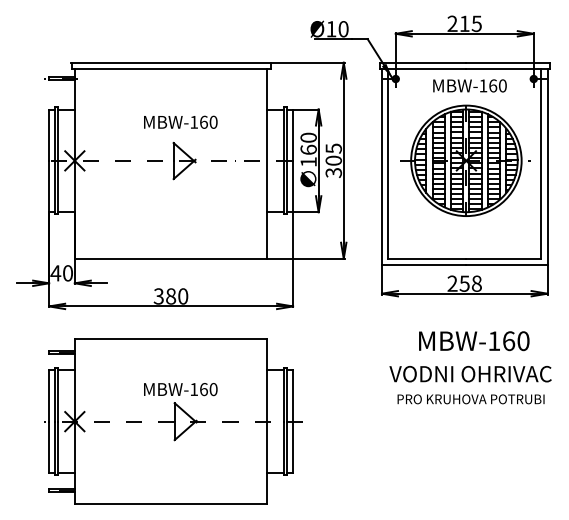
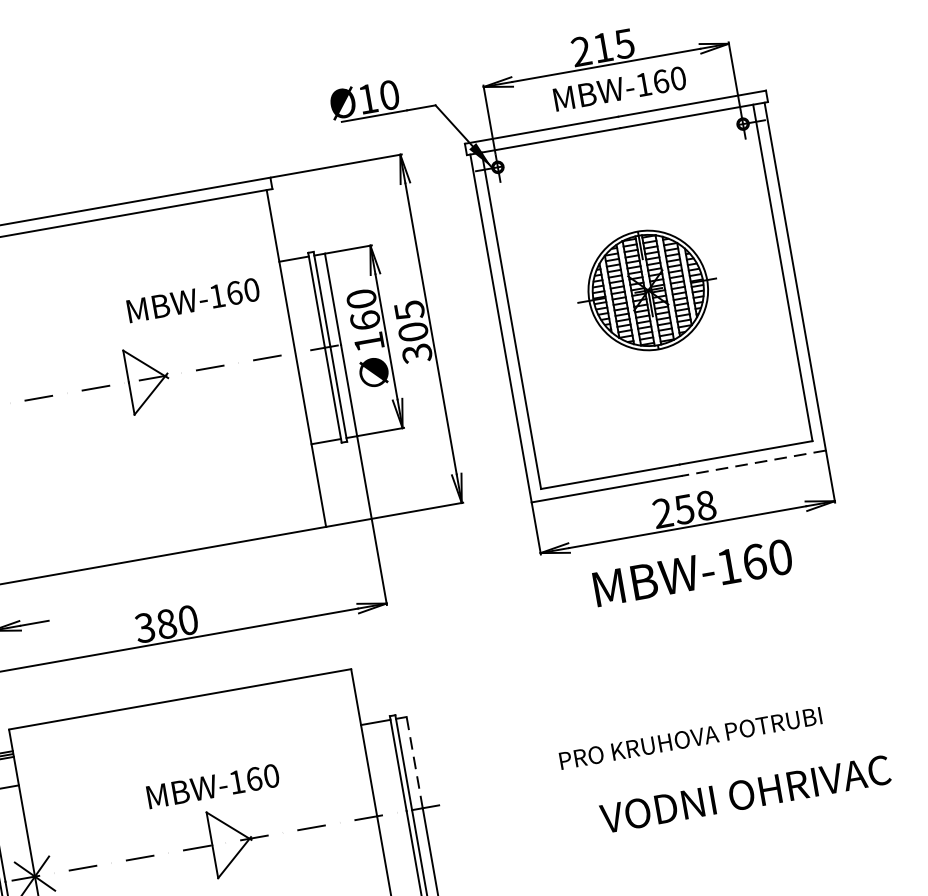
text: (469, 85) -> (618, 88), moved
text: (180, 121) -> (192, 298), moved
part: (465, 160) -> (647, 290), size x0.6
line: (506, 265) -> (753, 463), solid -> dashed
text: (474, 341) -> (693, 573), moved
text: (470, 374) -> (745, 795), moved
line: (293, 395) -> (415, 761), solid -> dashed
text: (470, 399) -> (689, 738), moved

